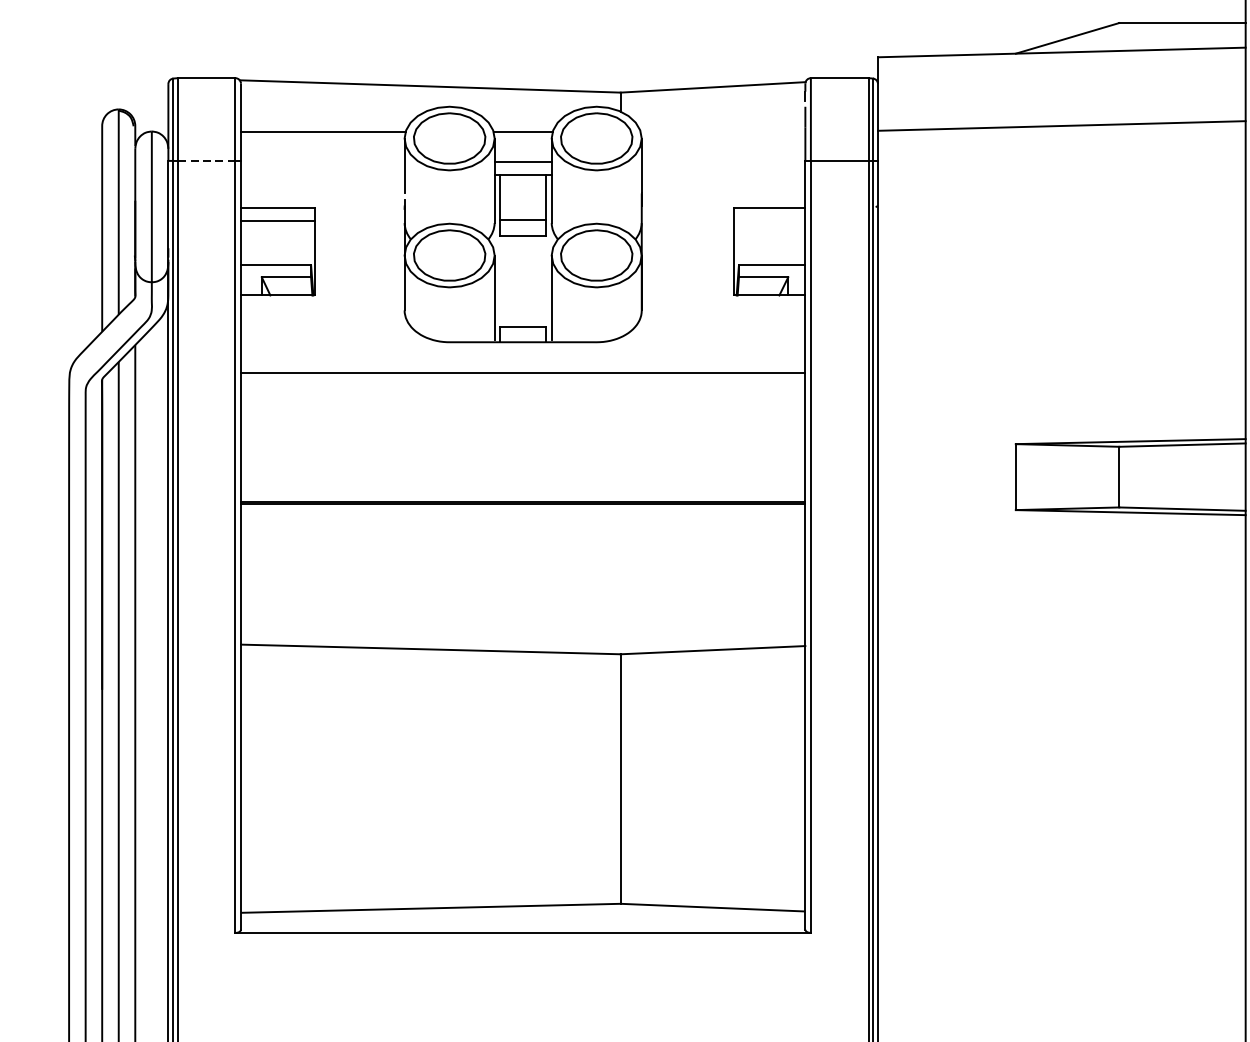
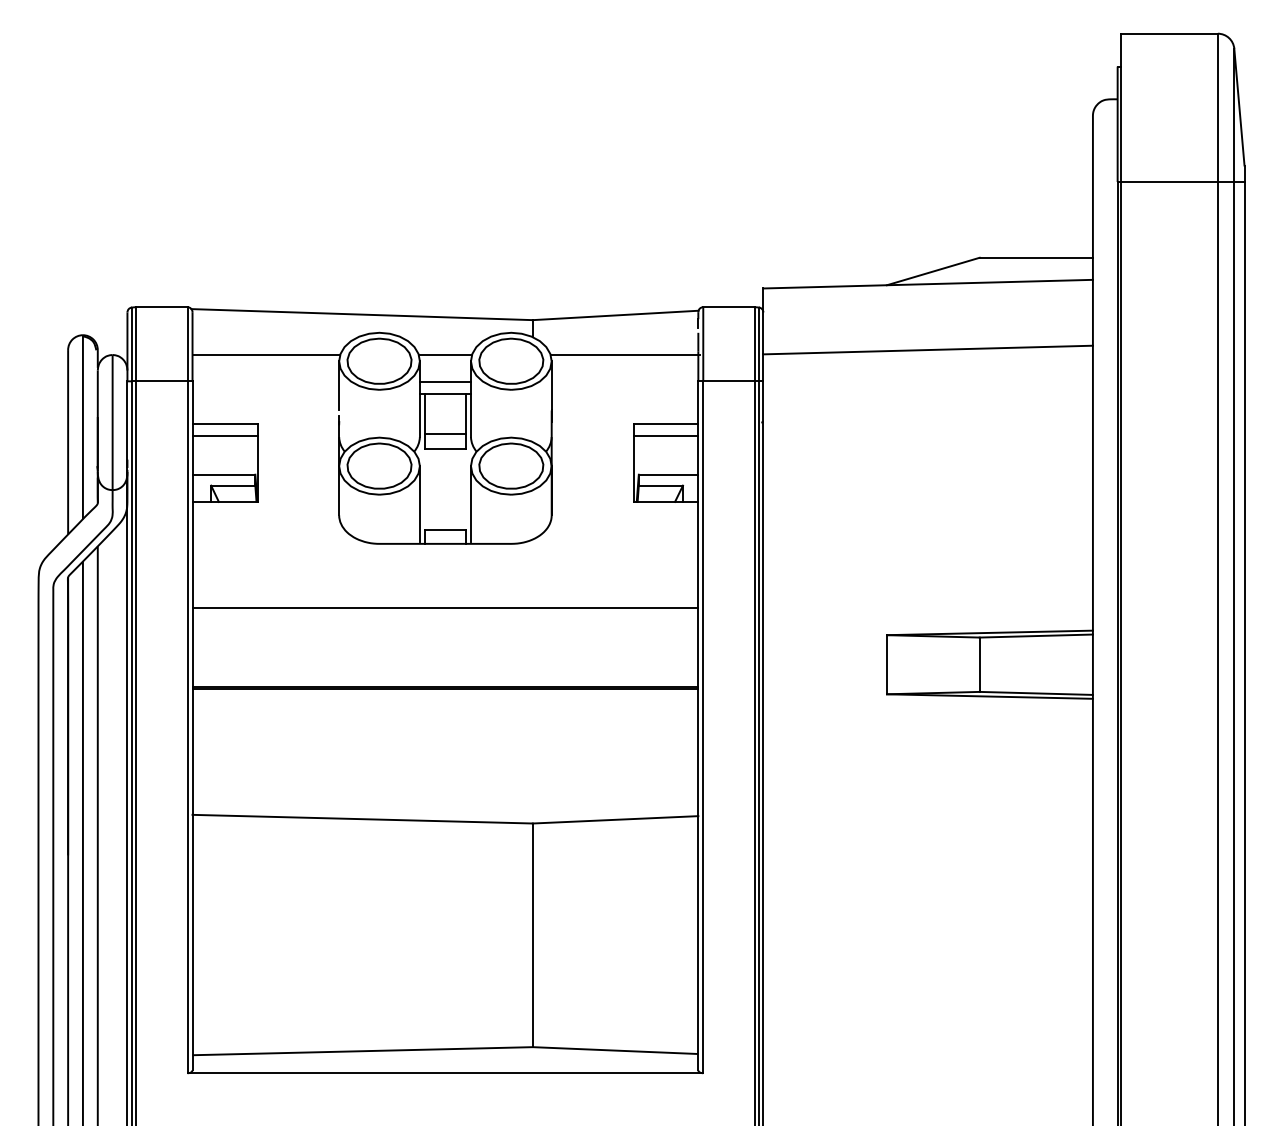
line: (722, 132) -> (624, 355), added
line: (206, 161) -> (161, 381), dashed -> solid
line: (769, 221) -> (666, 435), added
line: (523, 373) -> (445, 608), moved

